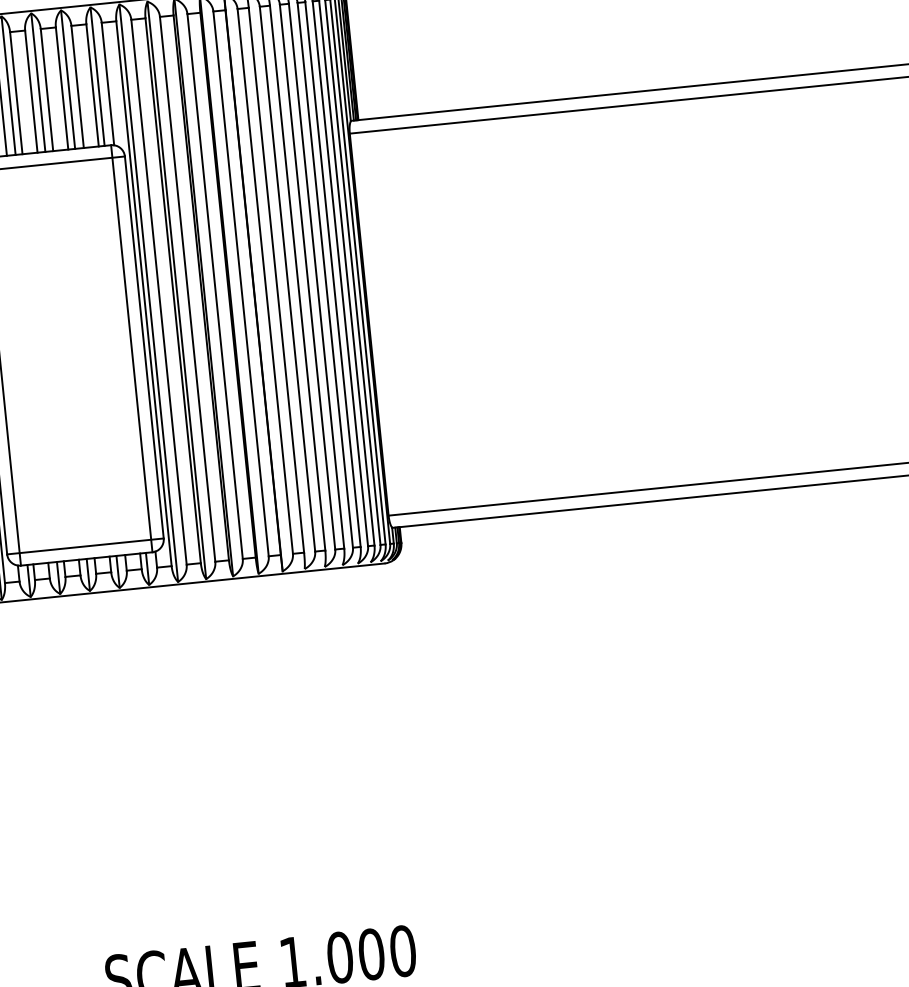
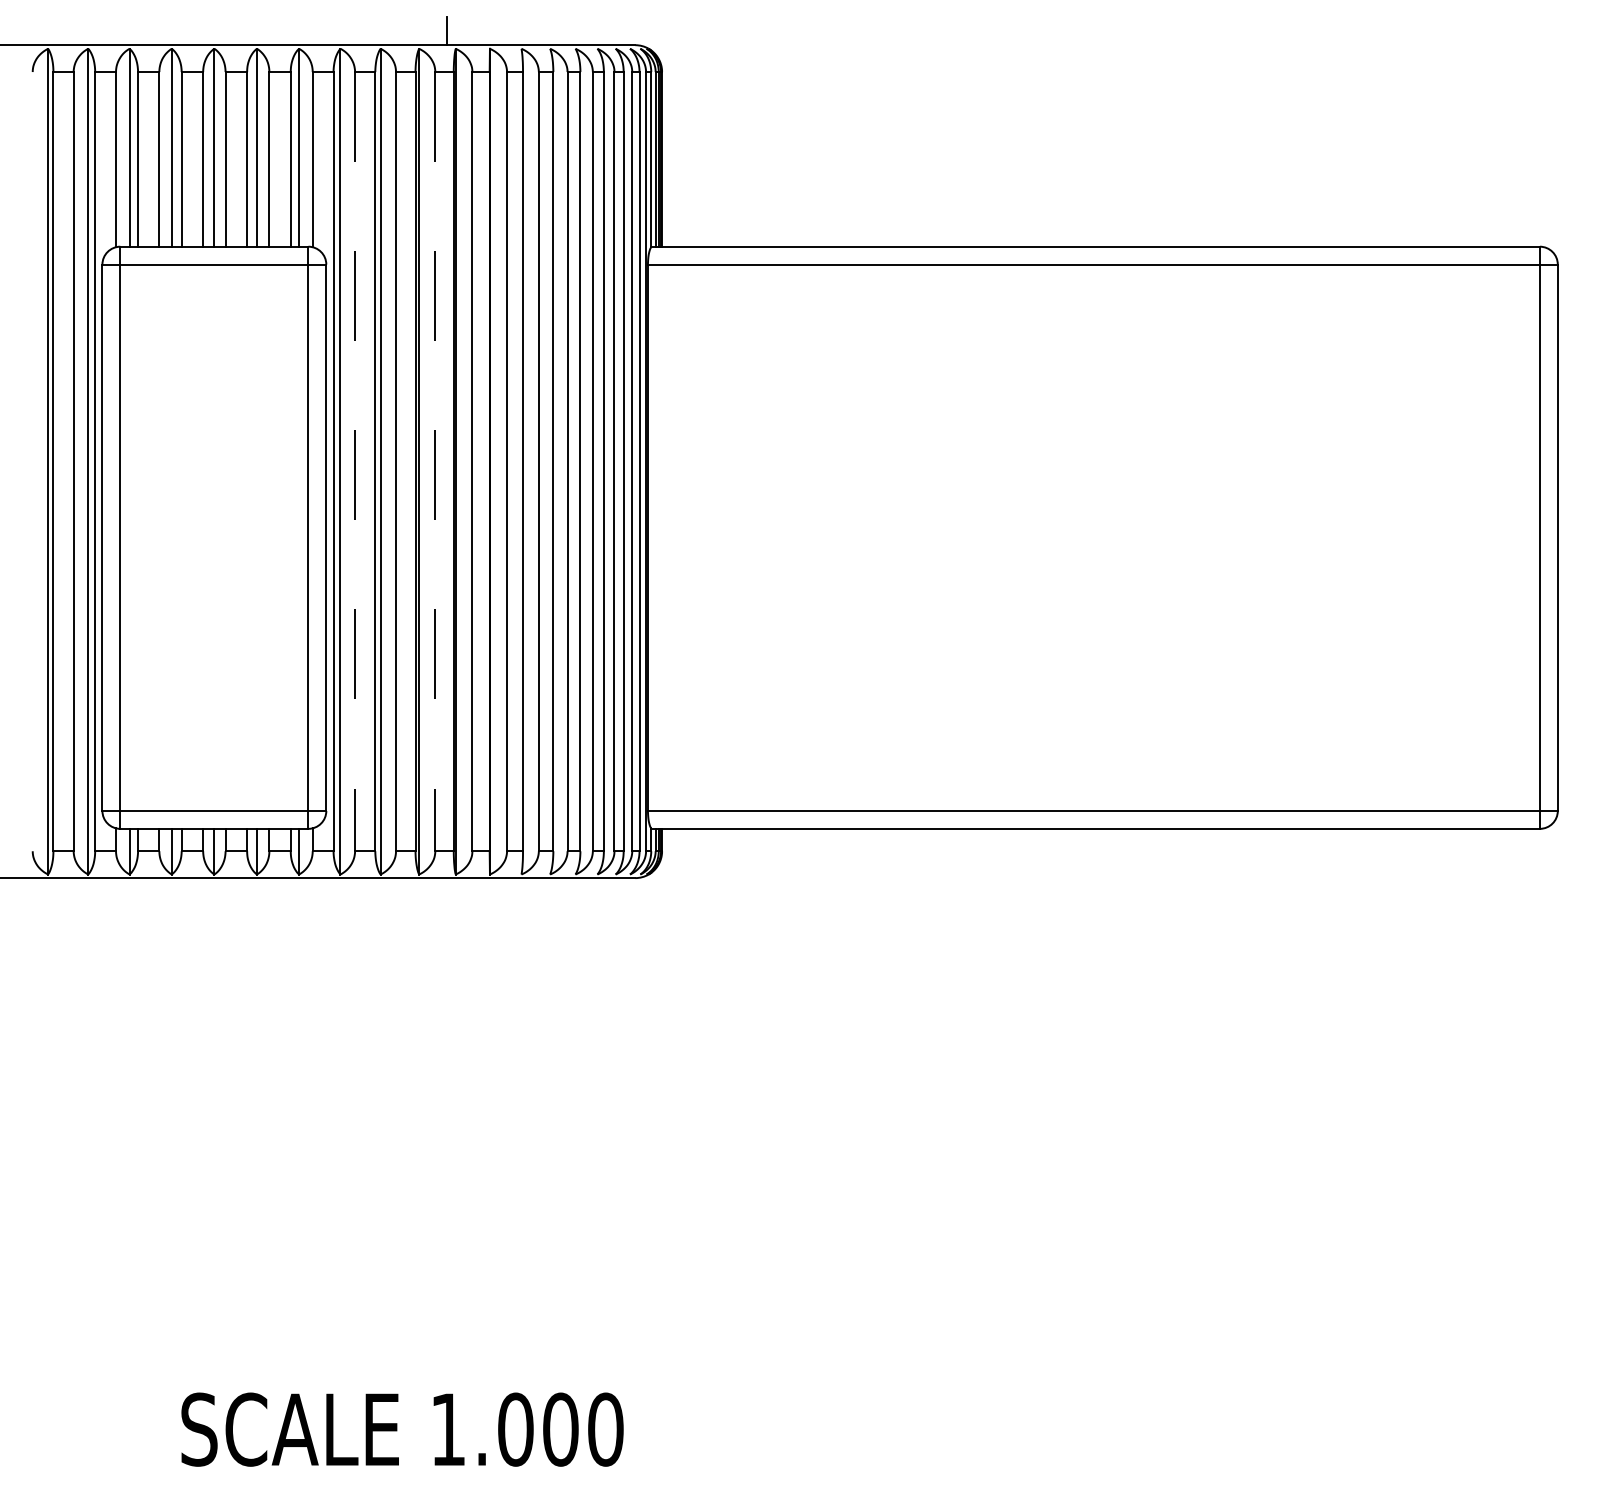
line: (215, 286) -> (435, 461), solid -> dashed
line: (159, 292) -> (355, 461), solid -> dashed

